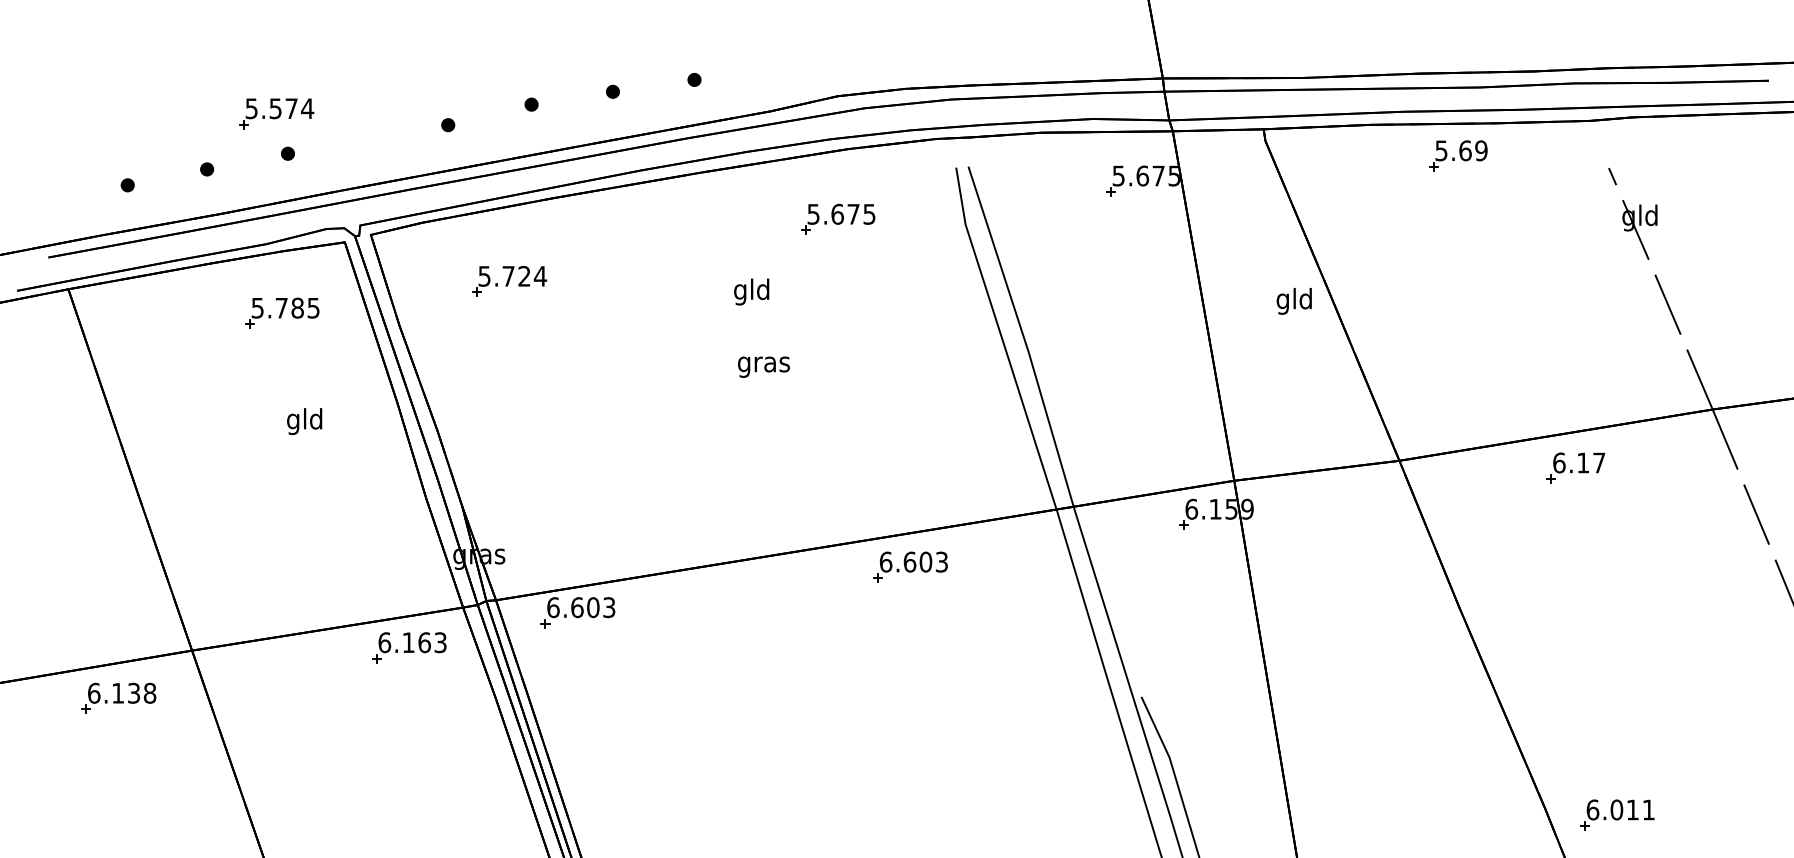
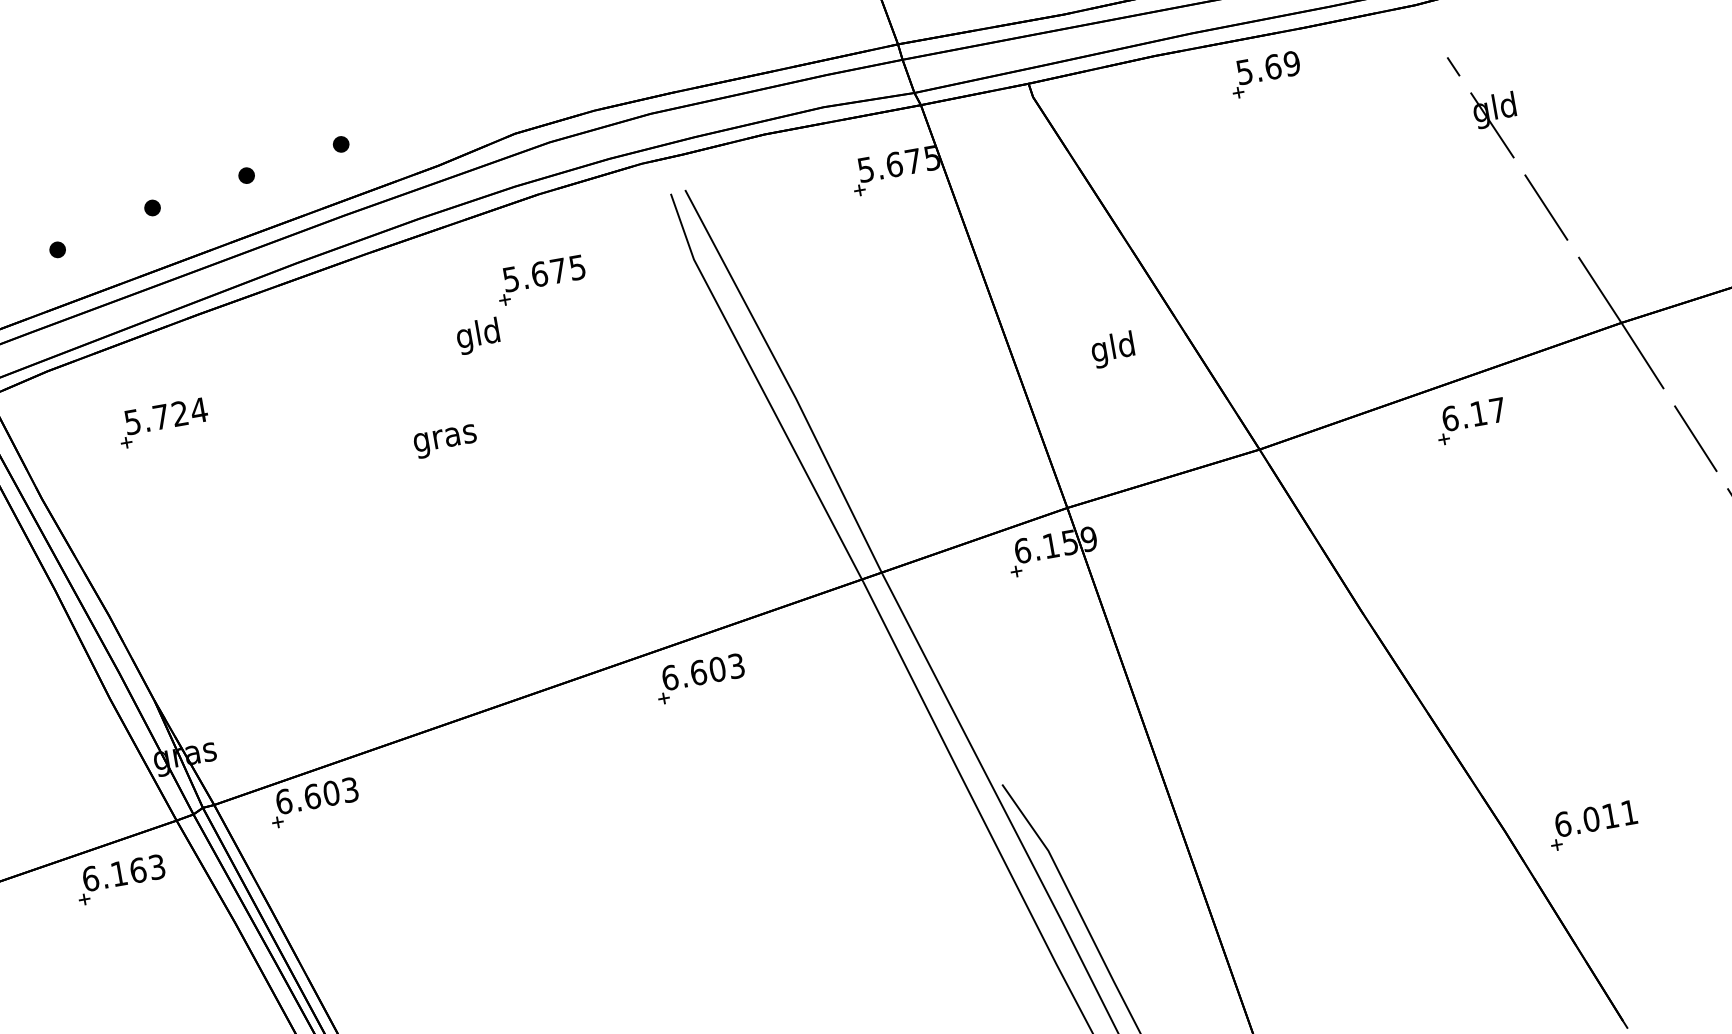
text: (751, 291) -> (477, 335), moved
text: (1293, 301) -> (1112, 350), moved
text: (763, 366) -> (444, 440), moved

